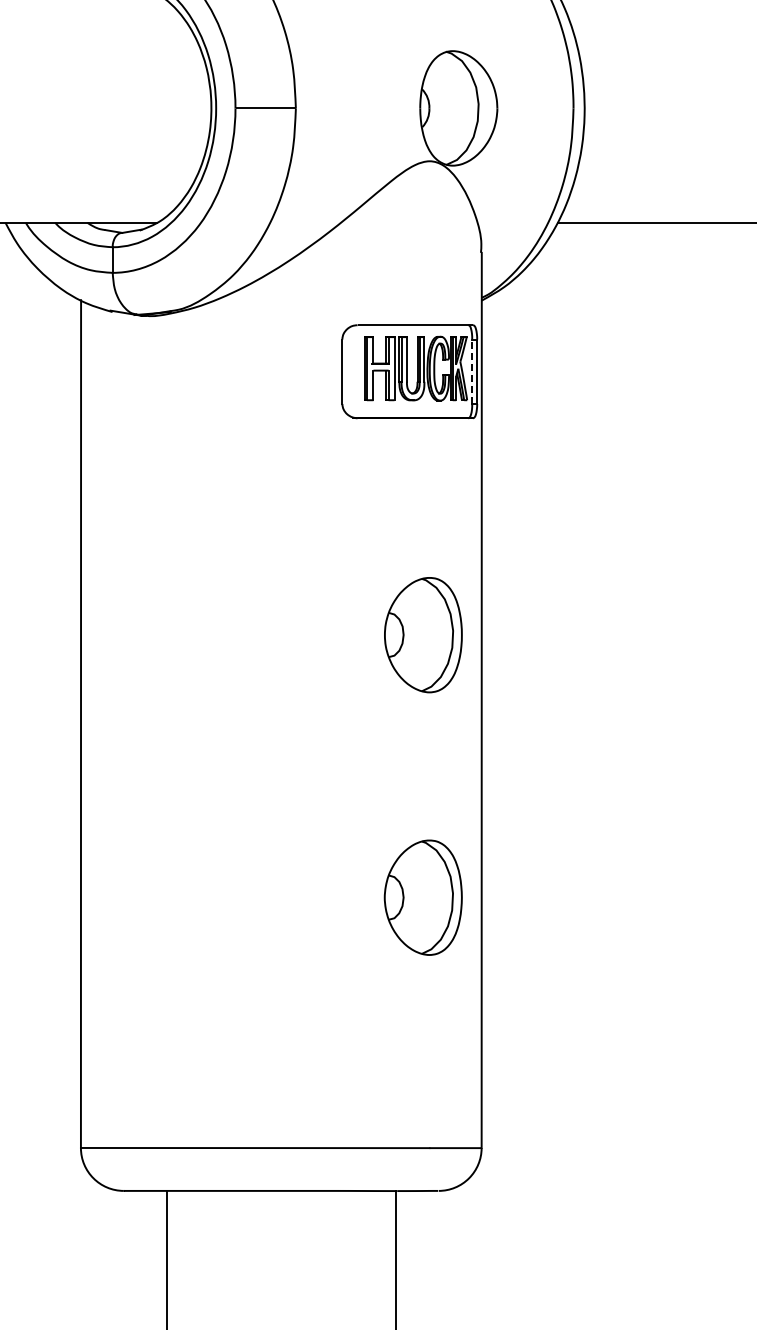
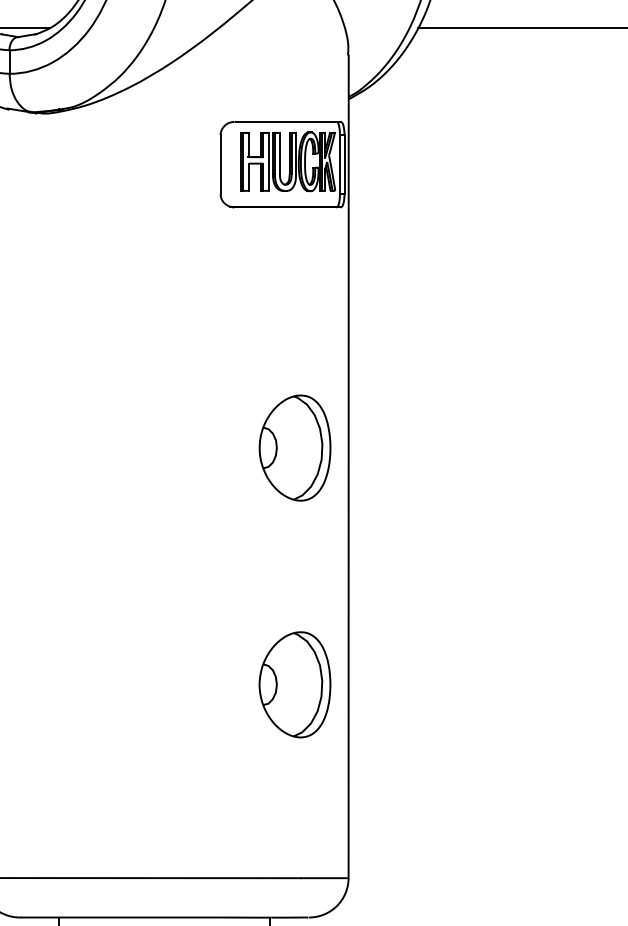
line: (472, 371) -> (340, 164), dashed -> solid
part: (423, 635) -> (295, 448), moved
part: (422, 897) -> (294, 684), moved

